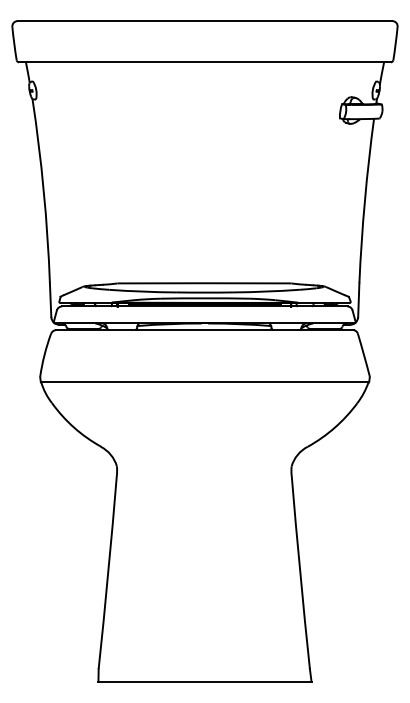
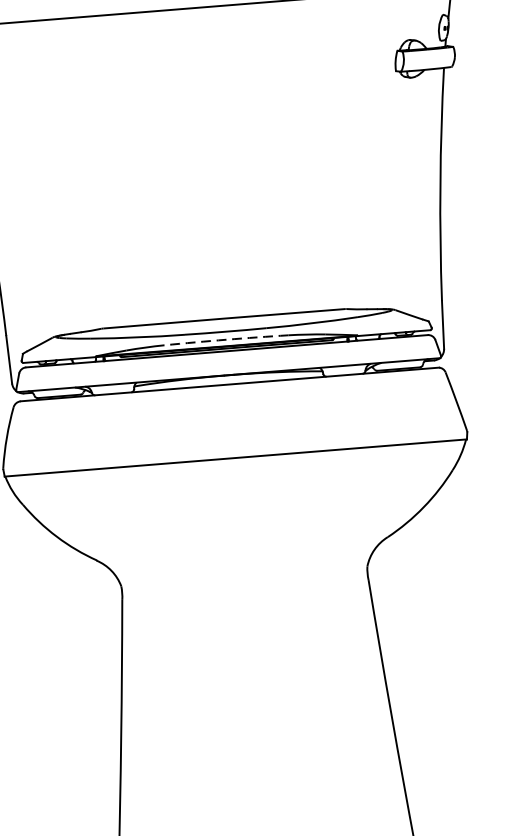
arc: (205, 298) -> (227, 339), solid -> dashed

